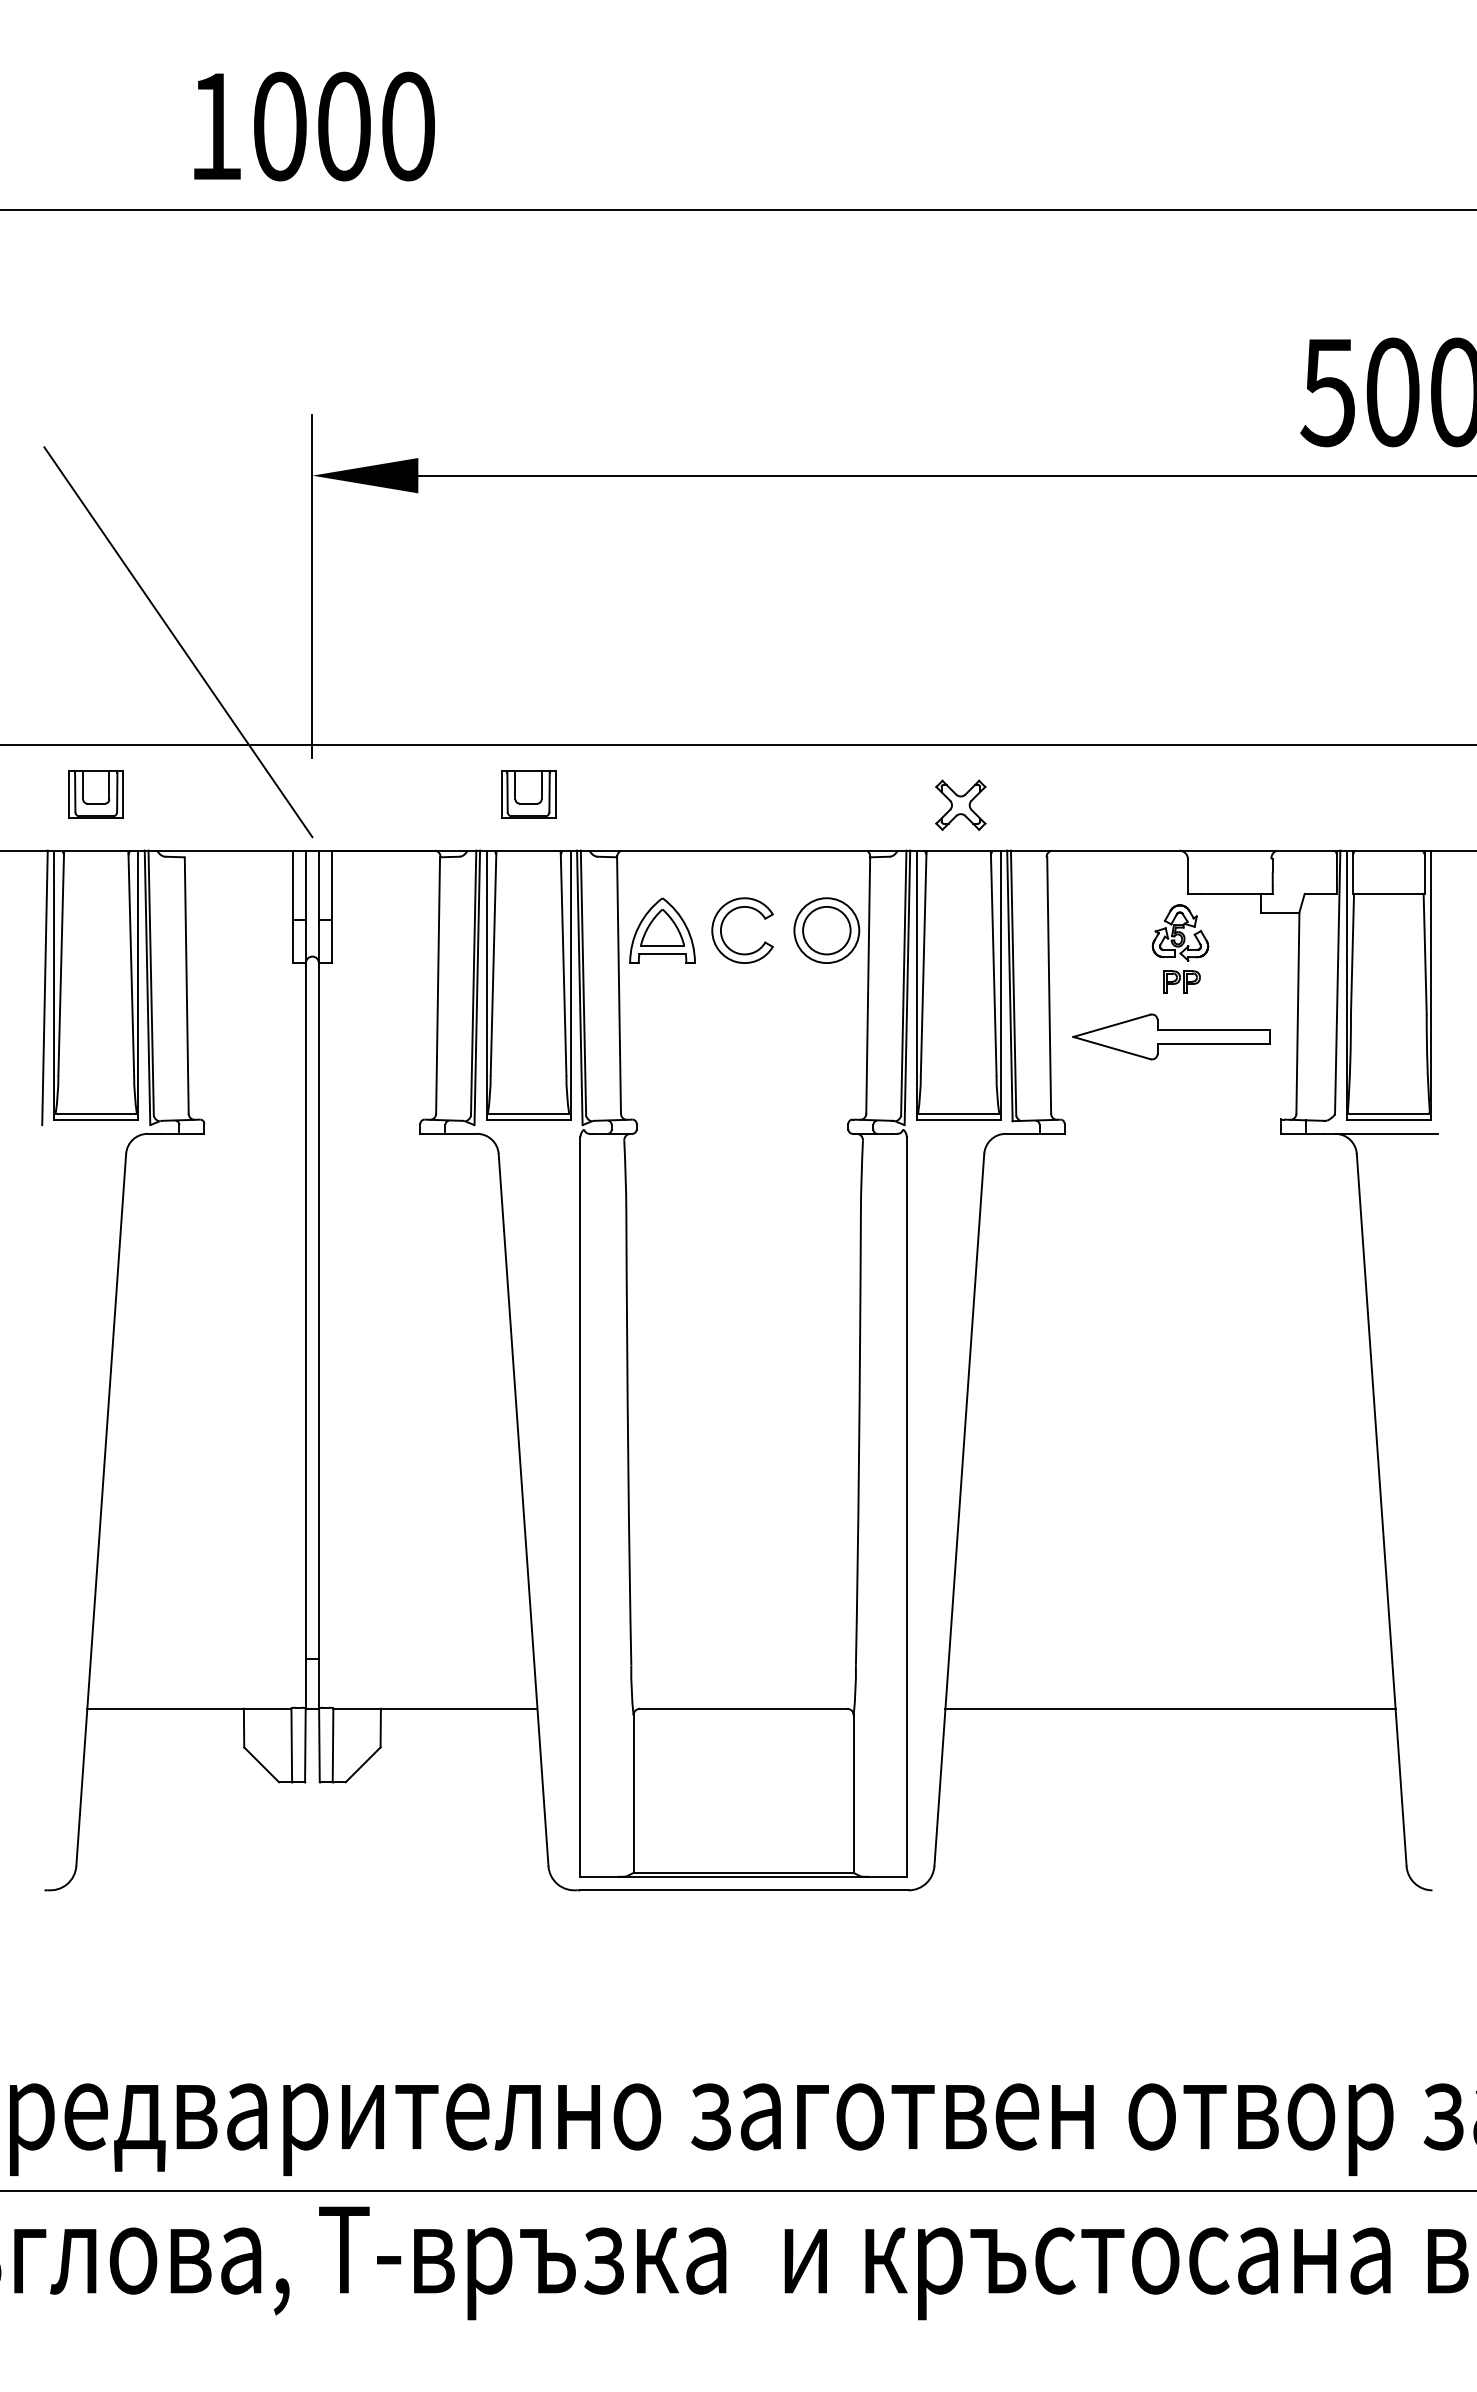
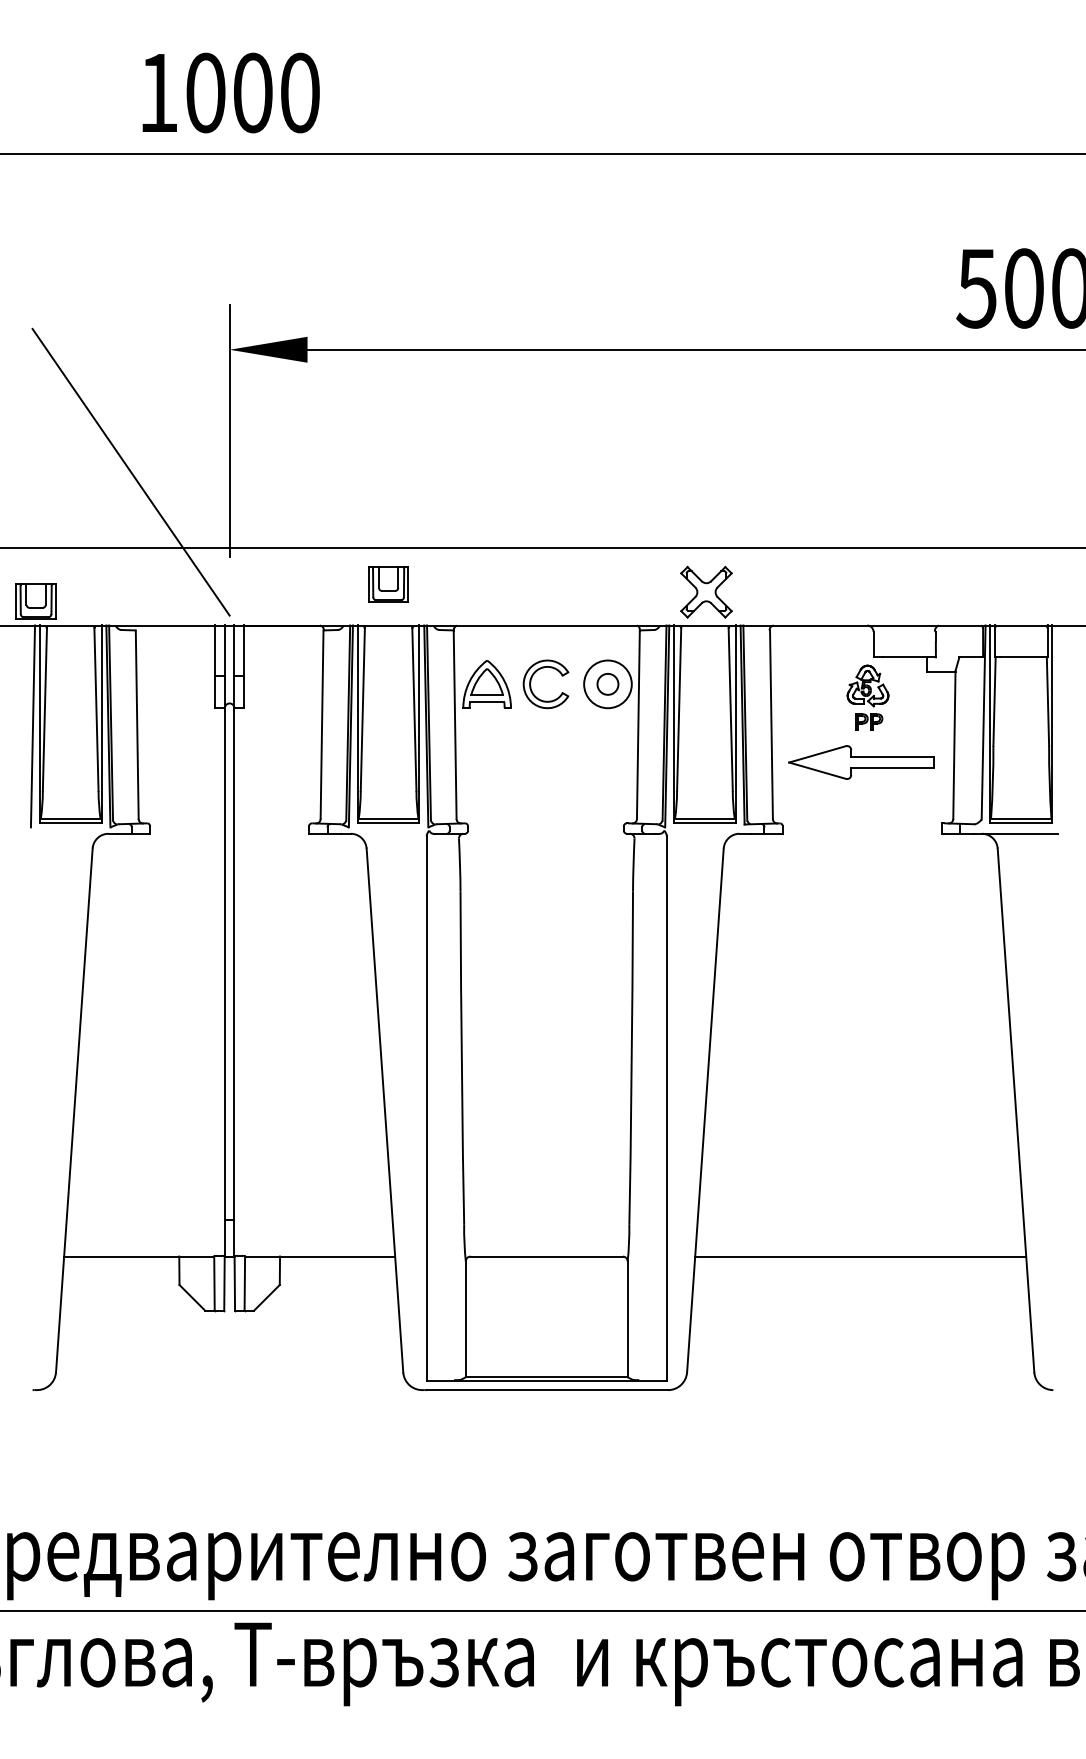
part: (95, 794) -> (35, 601), moved
part: (960, 804) -> (706, 591), size x1.4
circle: (826, 930) -> (607, 684), size x0.6

